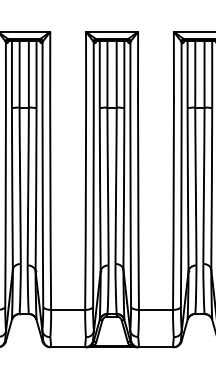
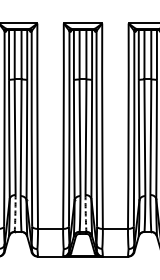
arc: (20, 288) -> (15, 213), solid -> dashed
arc: (115, 288) -> (85, 213), solid -> dashed

